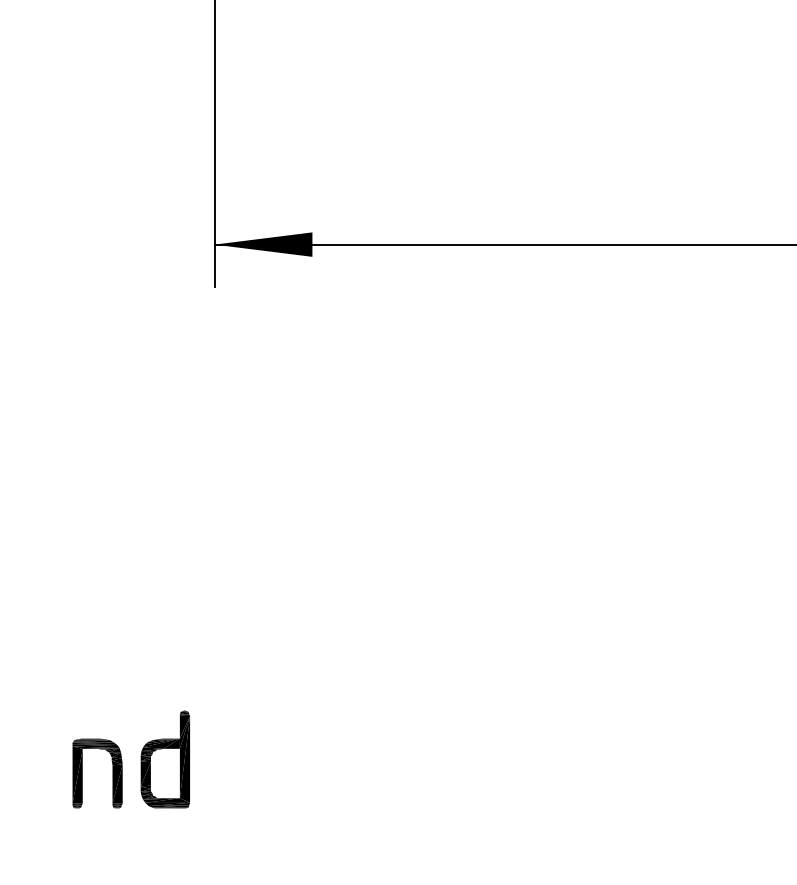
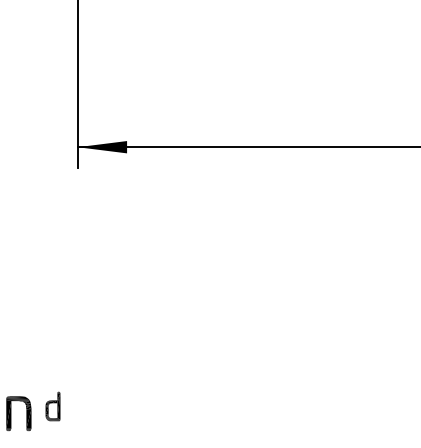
part: (164, 759) -> (52, 406), size x0.6

